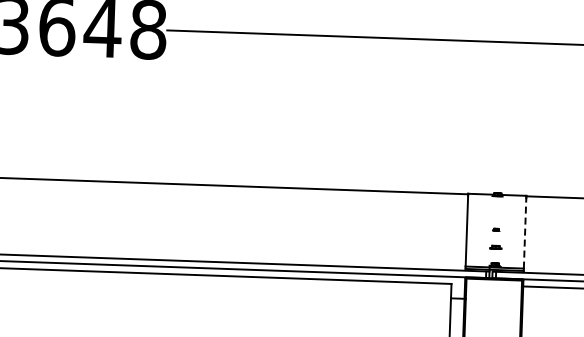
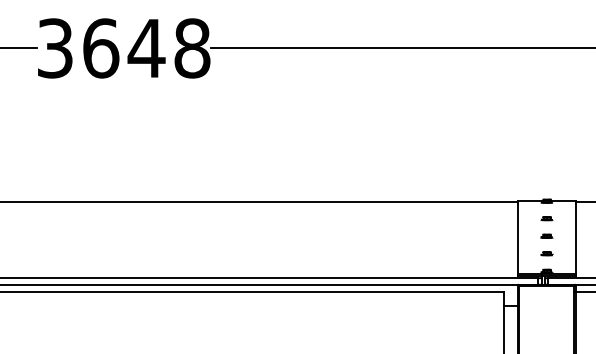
part: (496, 212) -> (546, 218), added
part: (495, 229) -> (546, 235), size x1.67
line: (524, 232) -> (575, 237), dashed -> solid

